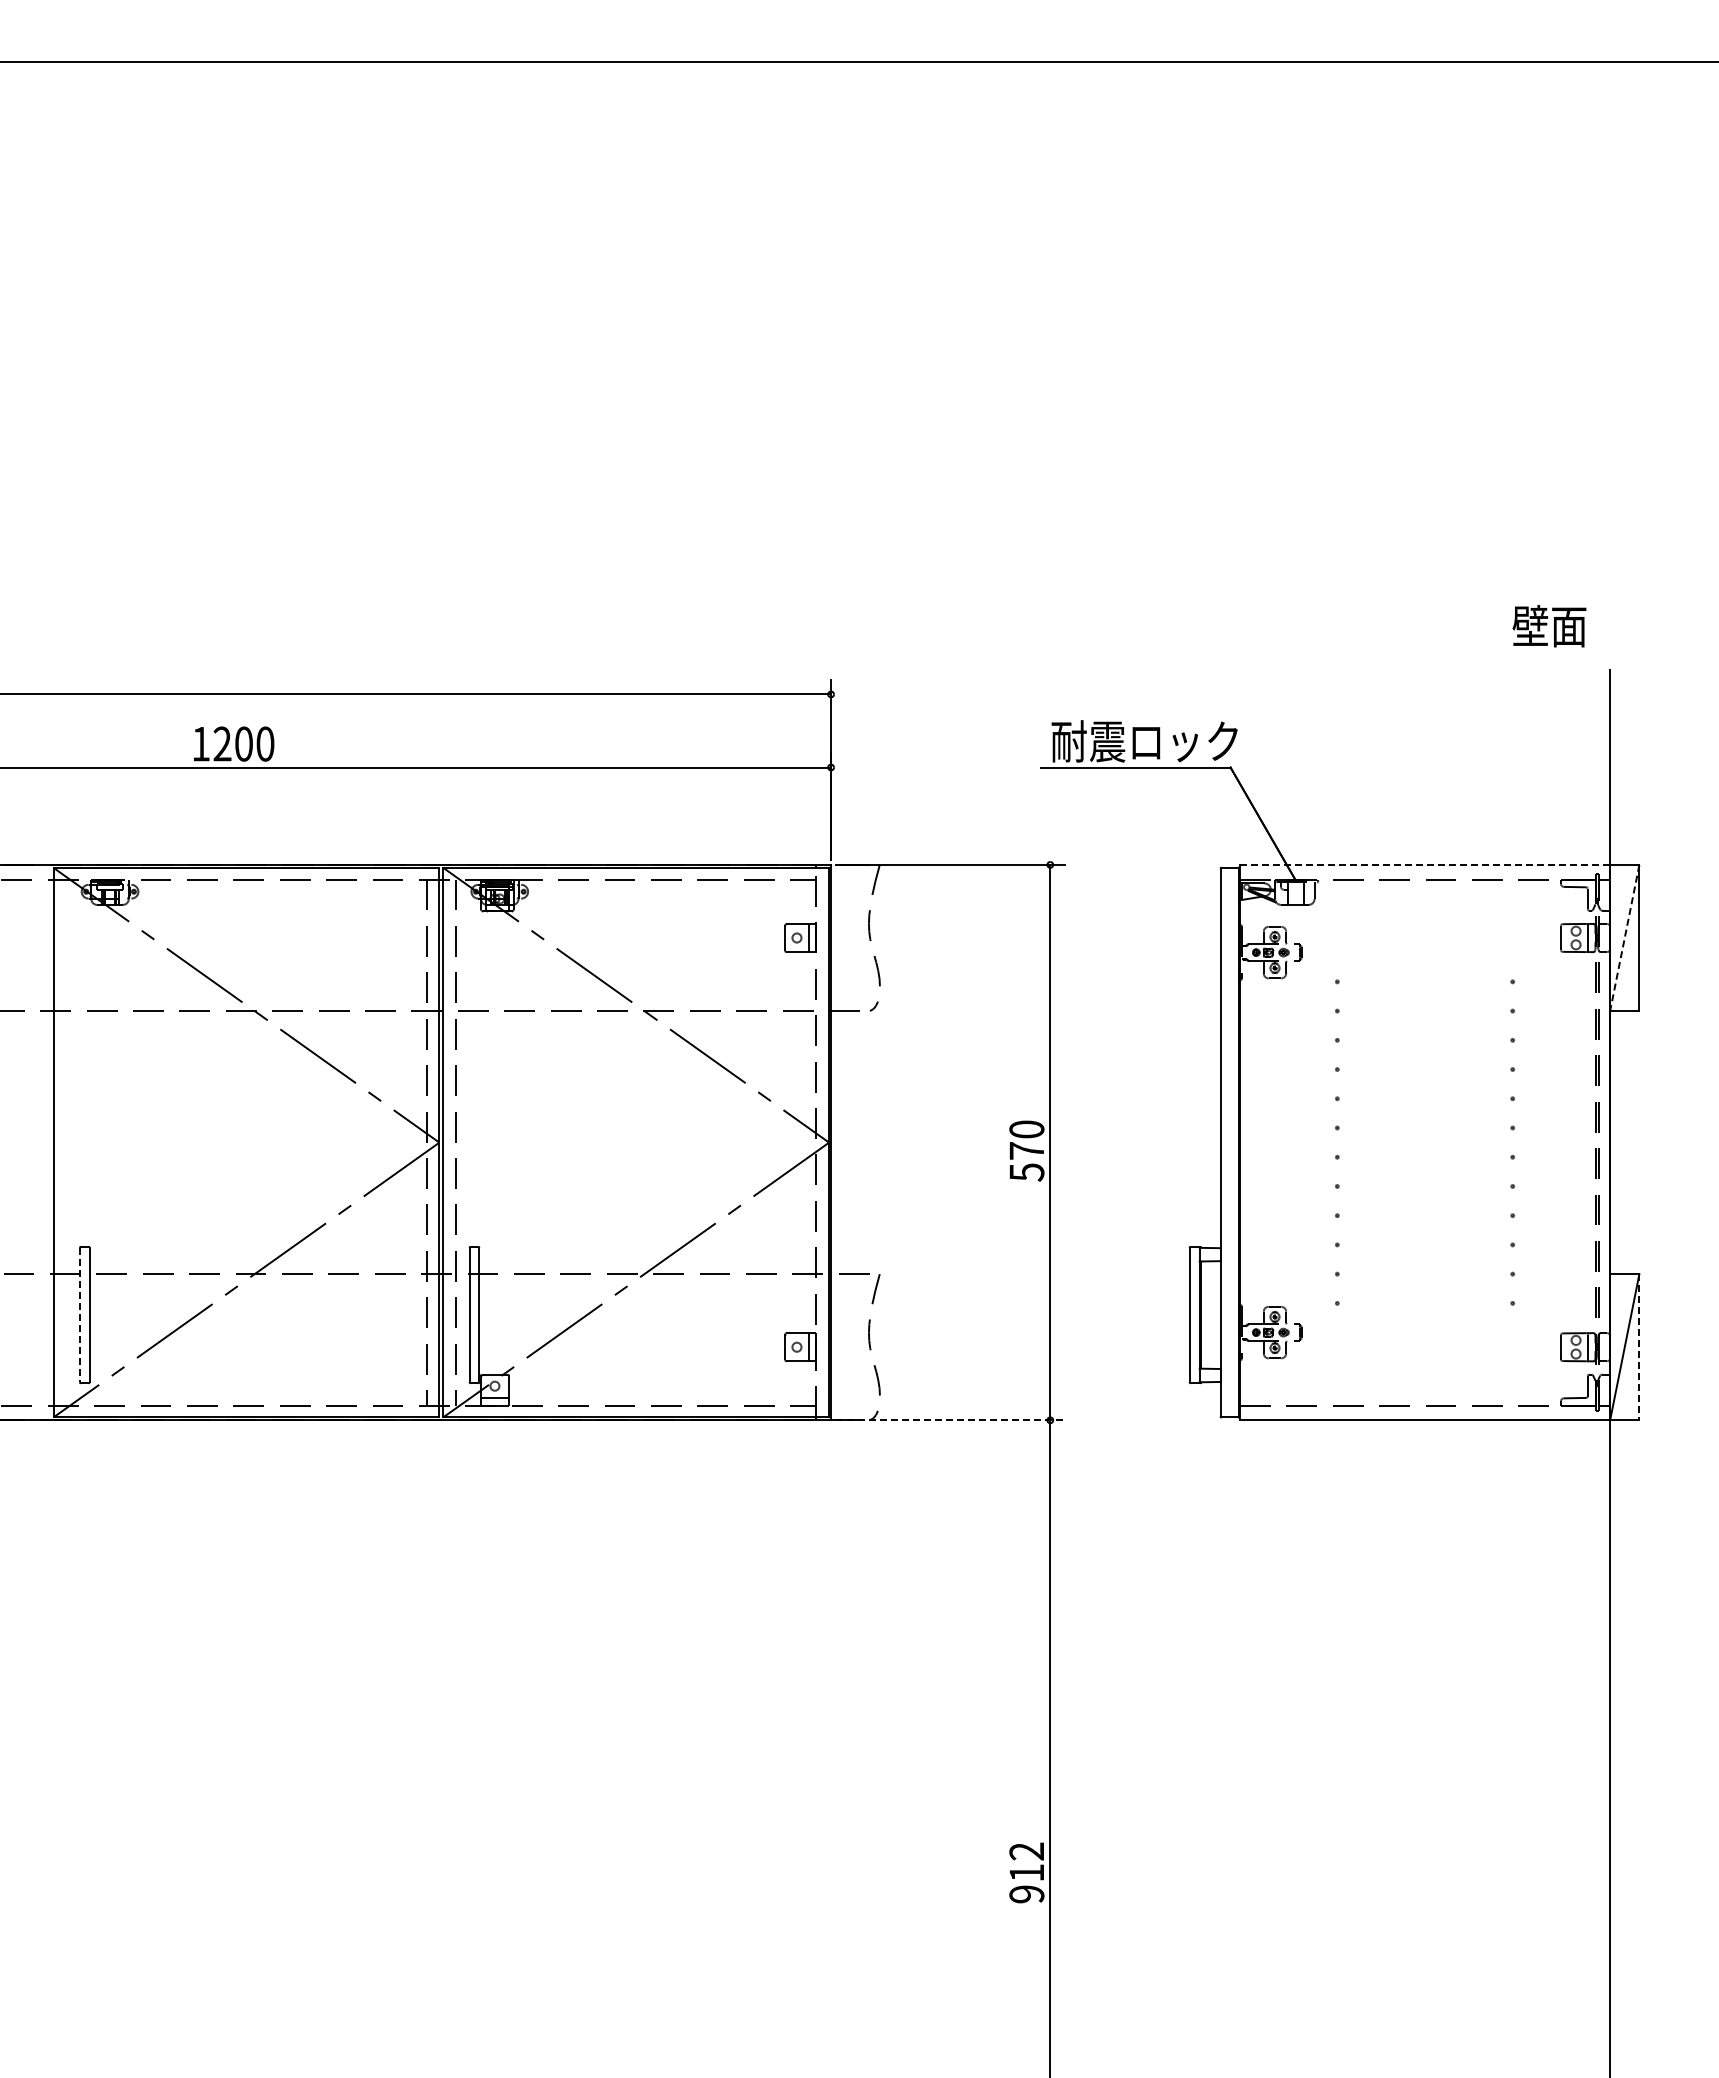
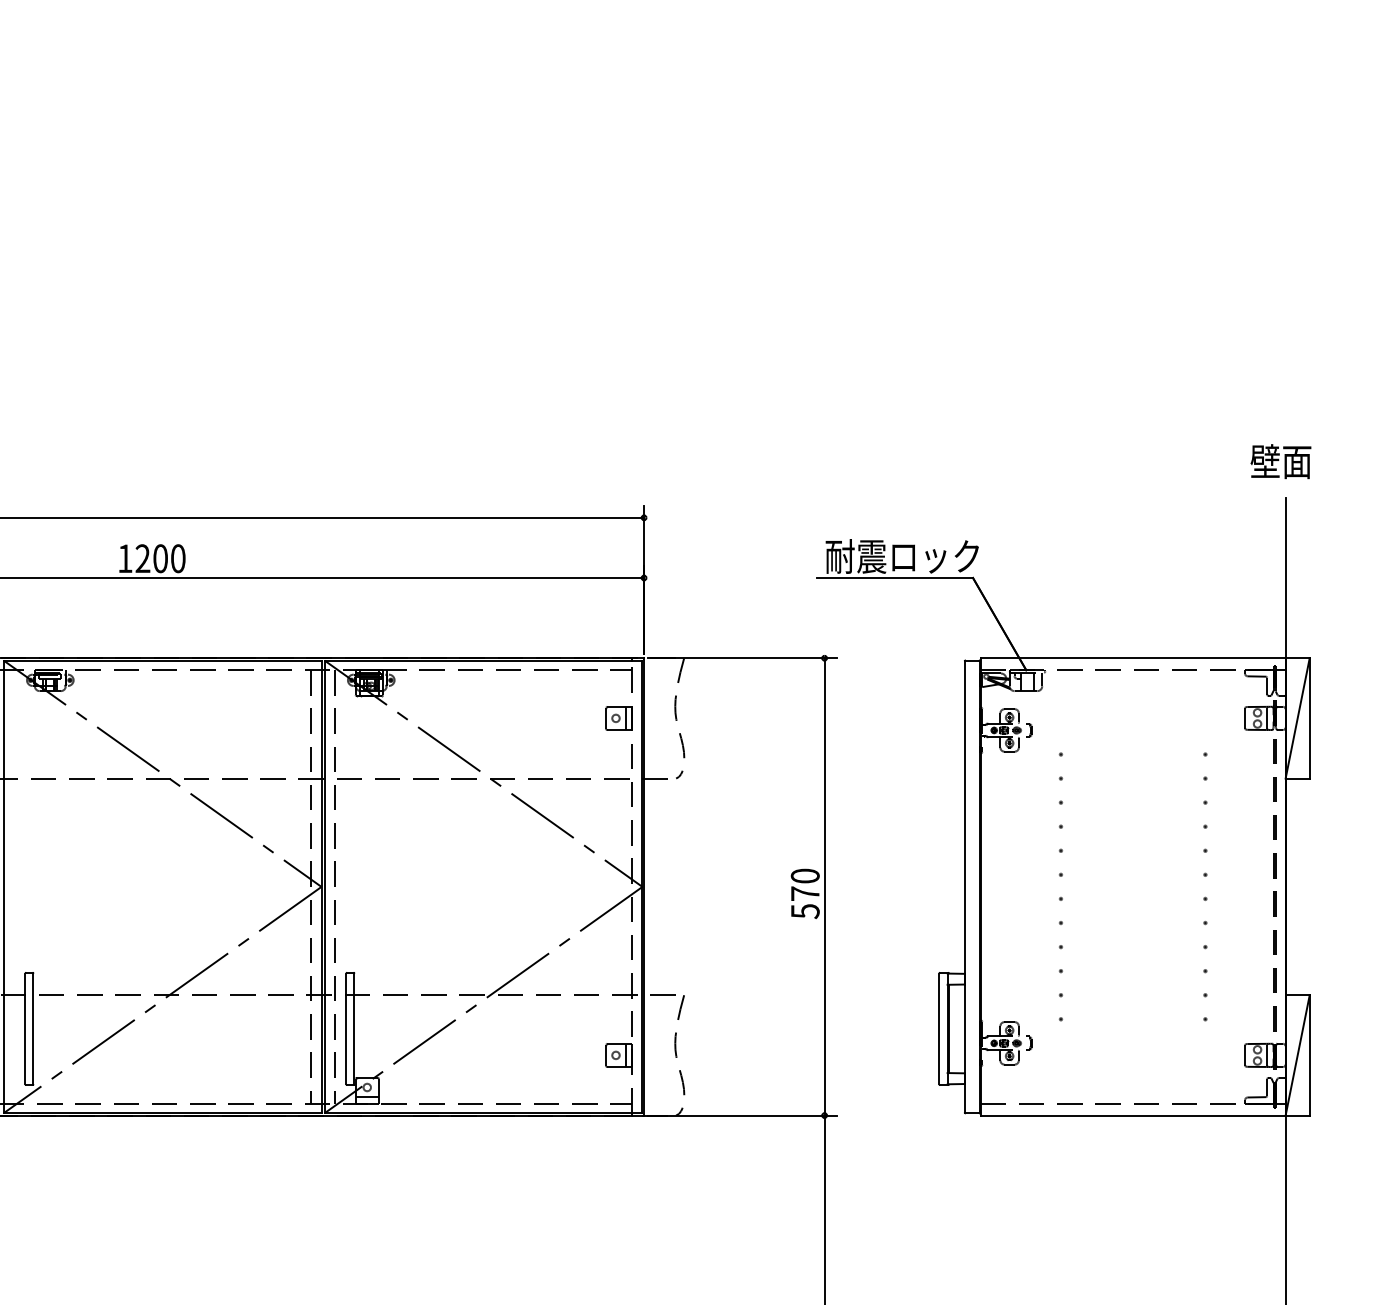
text: (1549, 626) -> (1280, 461), moved
line: (1425, 864) -> (1133, 657), dashed -> solid
line: (1624, 938) -> (1297, 718), dashed -> solid
line: (79, 1315) -> (25, 1029), dashed -> solid
line: (1639, 1347) -> (1309, 1055), dashed -> solid
line: (950, 1420) -> (742, 1115), dashed -> solid

